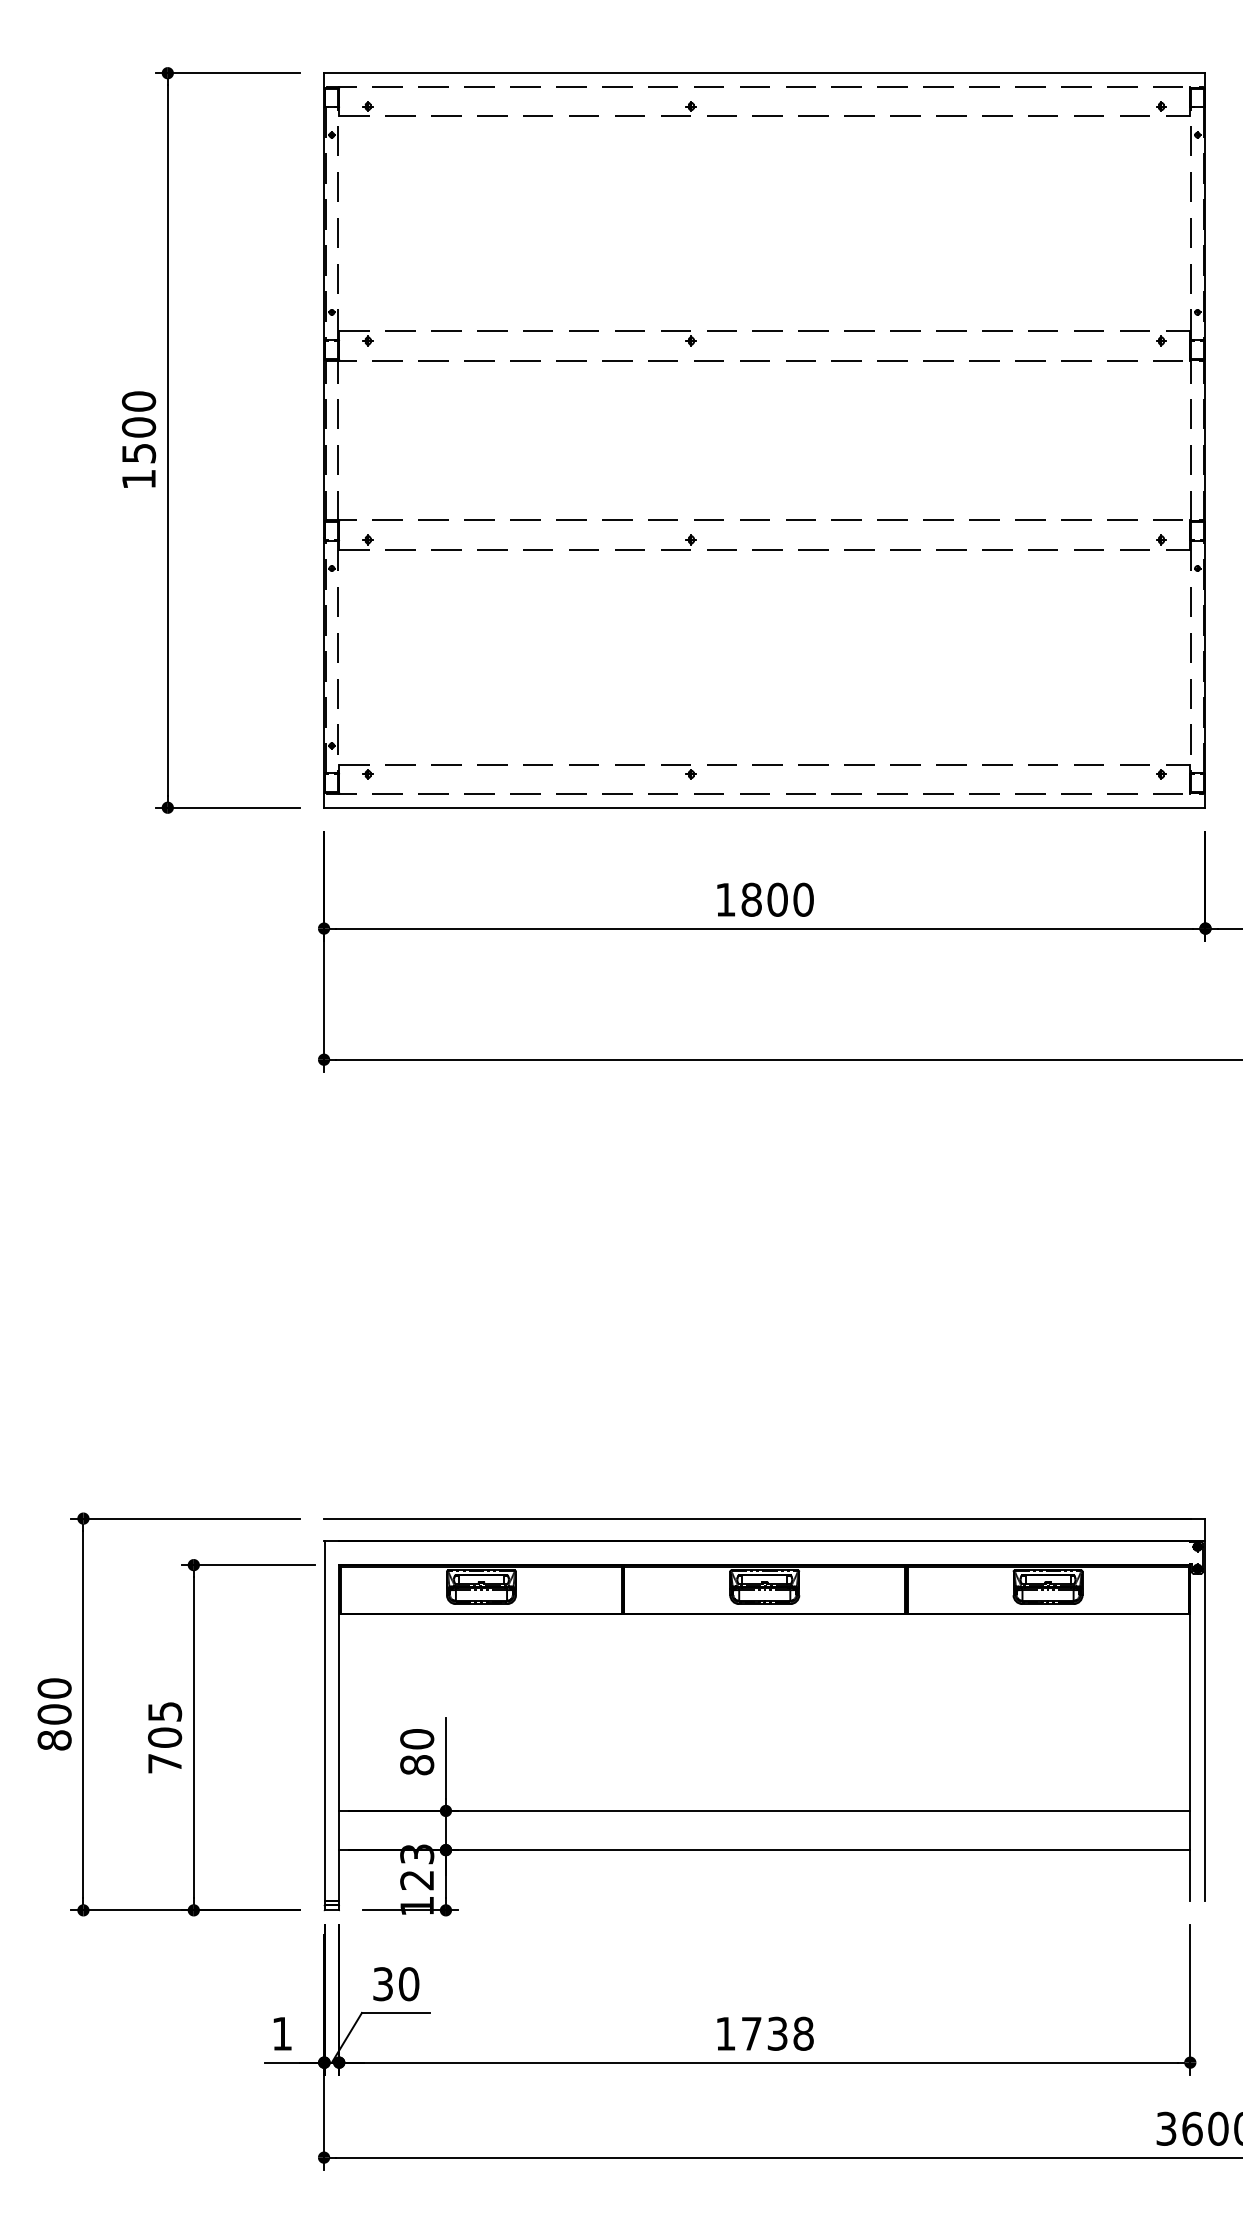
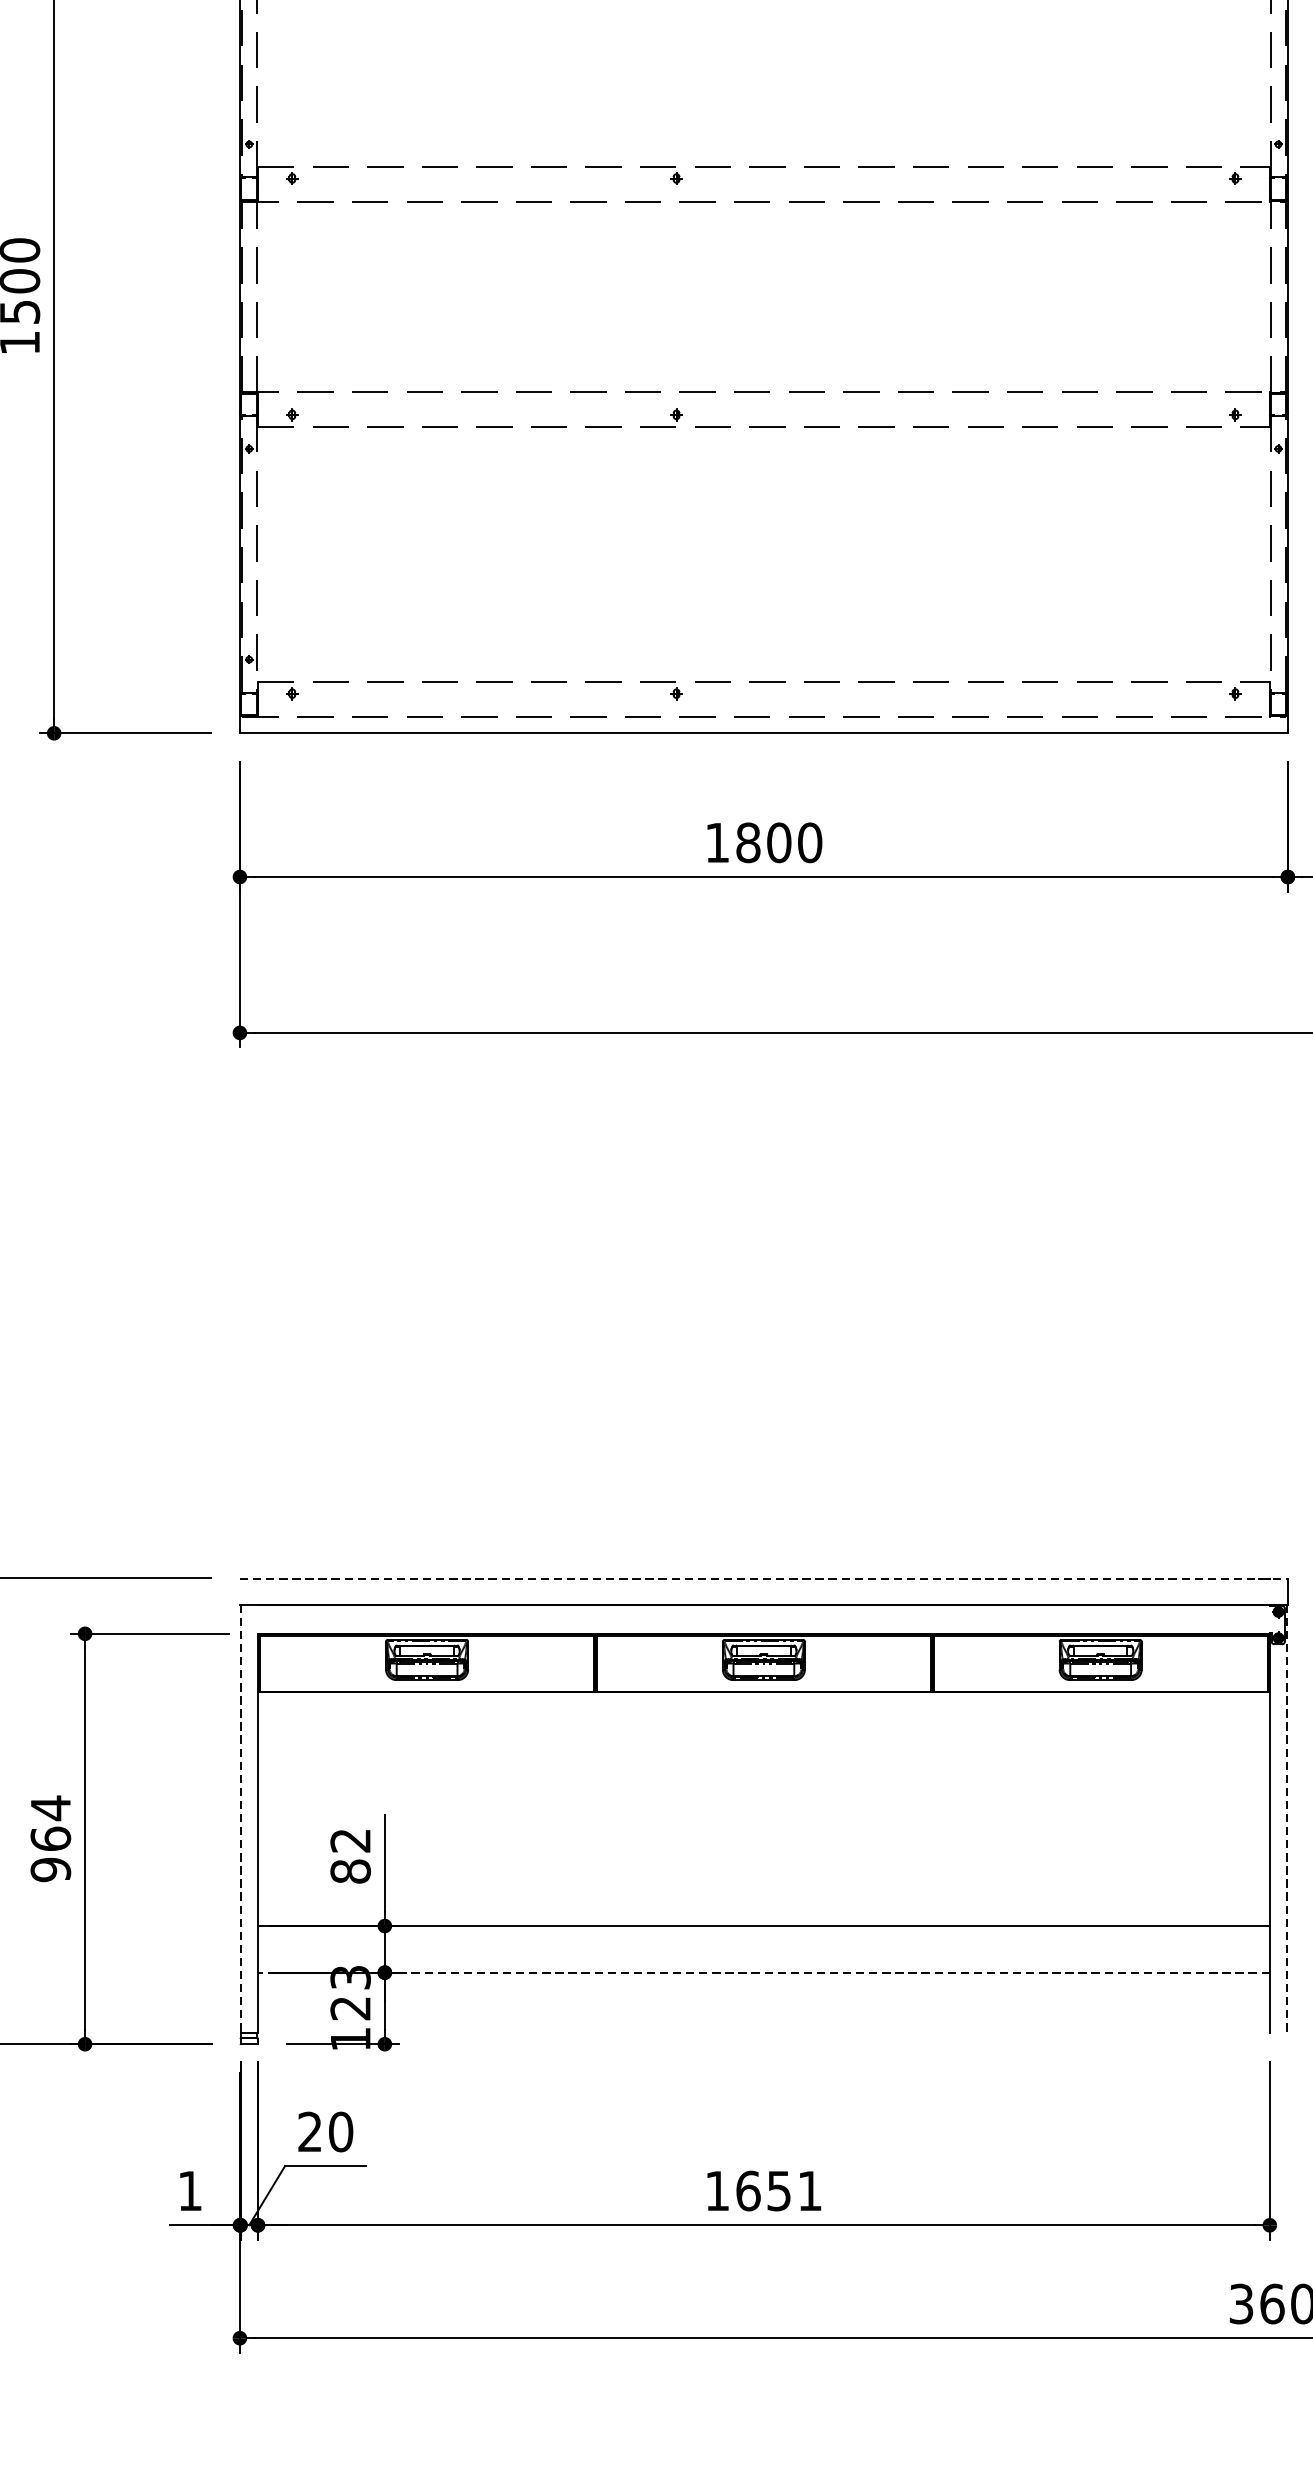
line: (764, 1518) -> (763, 1578), solid -> dashed
line: (324, 1720) -> (240, 1818), solid -> dashed
line: (1204, 1720) -> (1286, 1818), solid -> dashed
text: (165, 1737) -> (51, 1838), 705 -> 964
text: (417, 1739) -> (351, 1841), 80 -> 82
line: (764, 1850) -> (763, 1973), solid -> dashed
text: (382, 1984) -> (309, 2132), 30 -> 20
text: (777, 2033) -> (779, 2190), 1738 -> 1651

